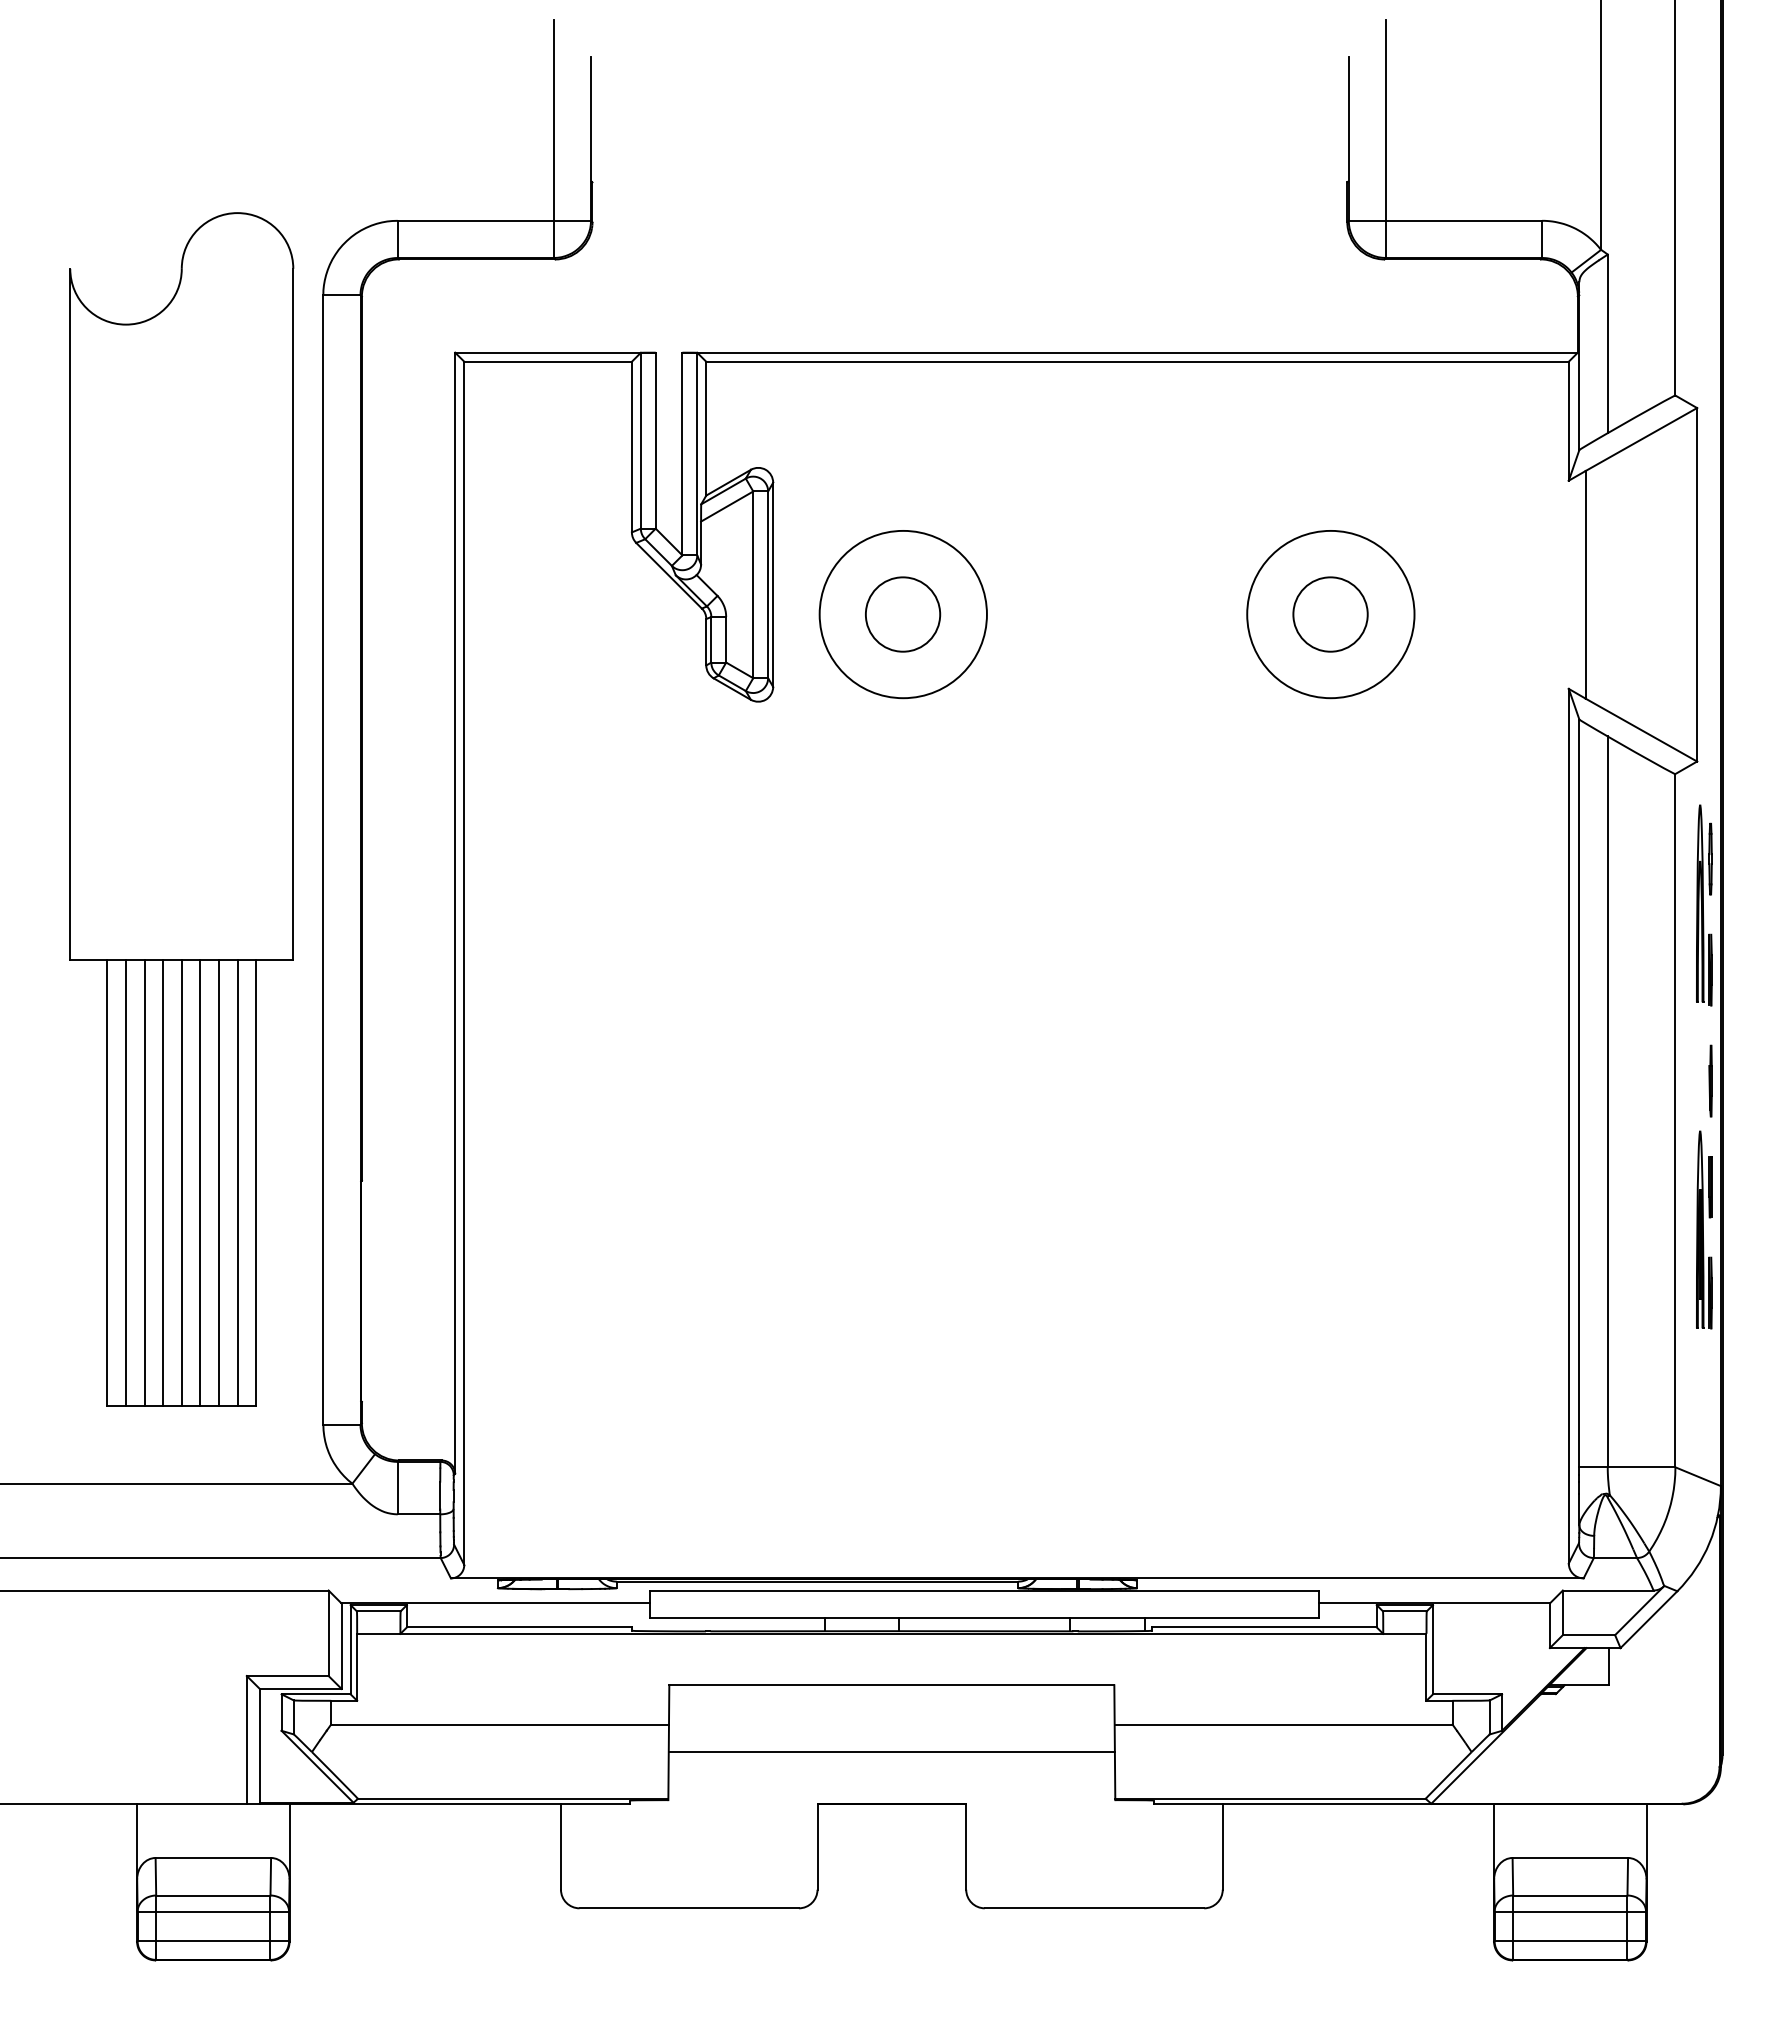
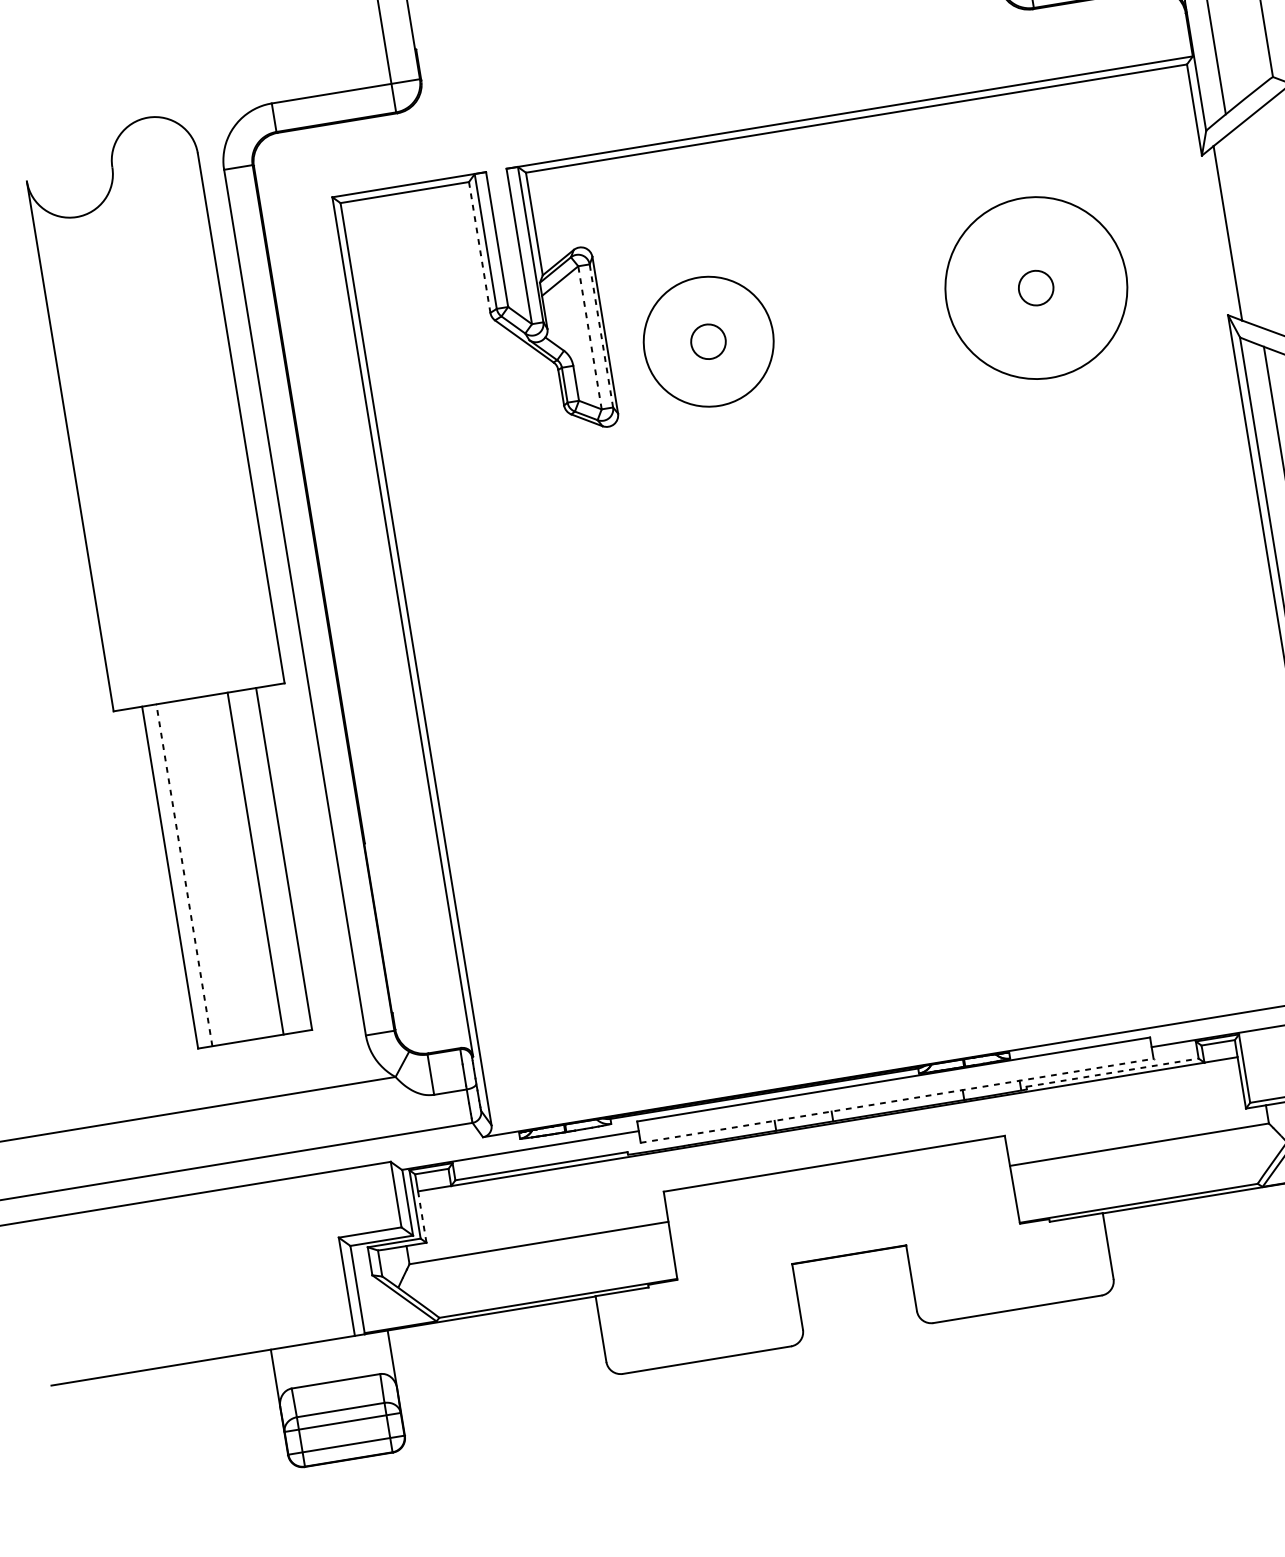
line: (631, 447) -> (479, 247), solid -> dashed
line: (753, 584) -> (590, 337), solid -> dashed
line: (768, 584) -> (601, 335), solid -> dashed
circle: (902, 614) -> (708, 341), size x0.6
circle: (1330, 614) -> (1036, 288), size x0.6
circle: (1330, 614) -> (1036, 288), size x1.4
line: (126, 1182) -> (184, 874), solid -> dashed
line: (144, 1183) -> (198, 873), removed
line: (163, 1183) -> (213, 870), removed
line: (181, 1183) -> (226, 868), removed
line: (200, 1183) -> (241, 866), removed
line: (237, 1183) -> (269, 861), removed
line: (984, 1618) -> (896, 1100), solid -> dashed
line: (1264, 1627) -> (1112, 1072), solid -> dashed
line: (357, 1667) -> (422, 1217), solid -> dashed
line: (891, 1752) -> (842, 1215), removed

